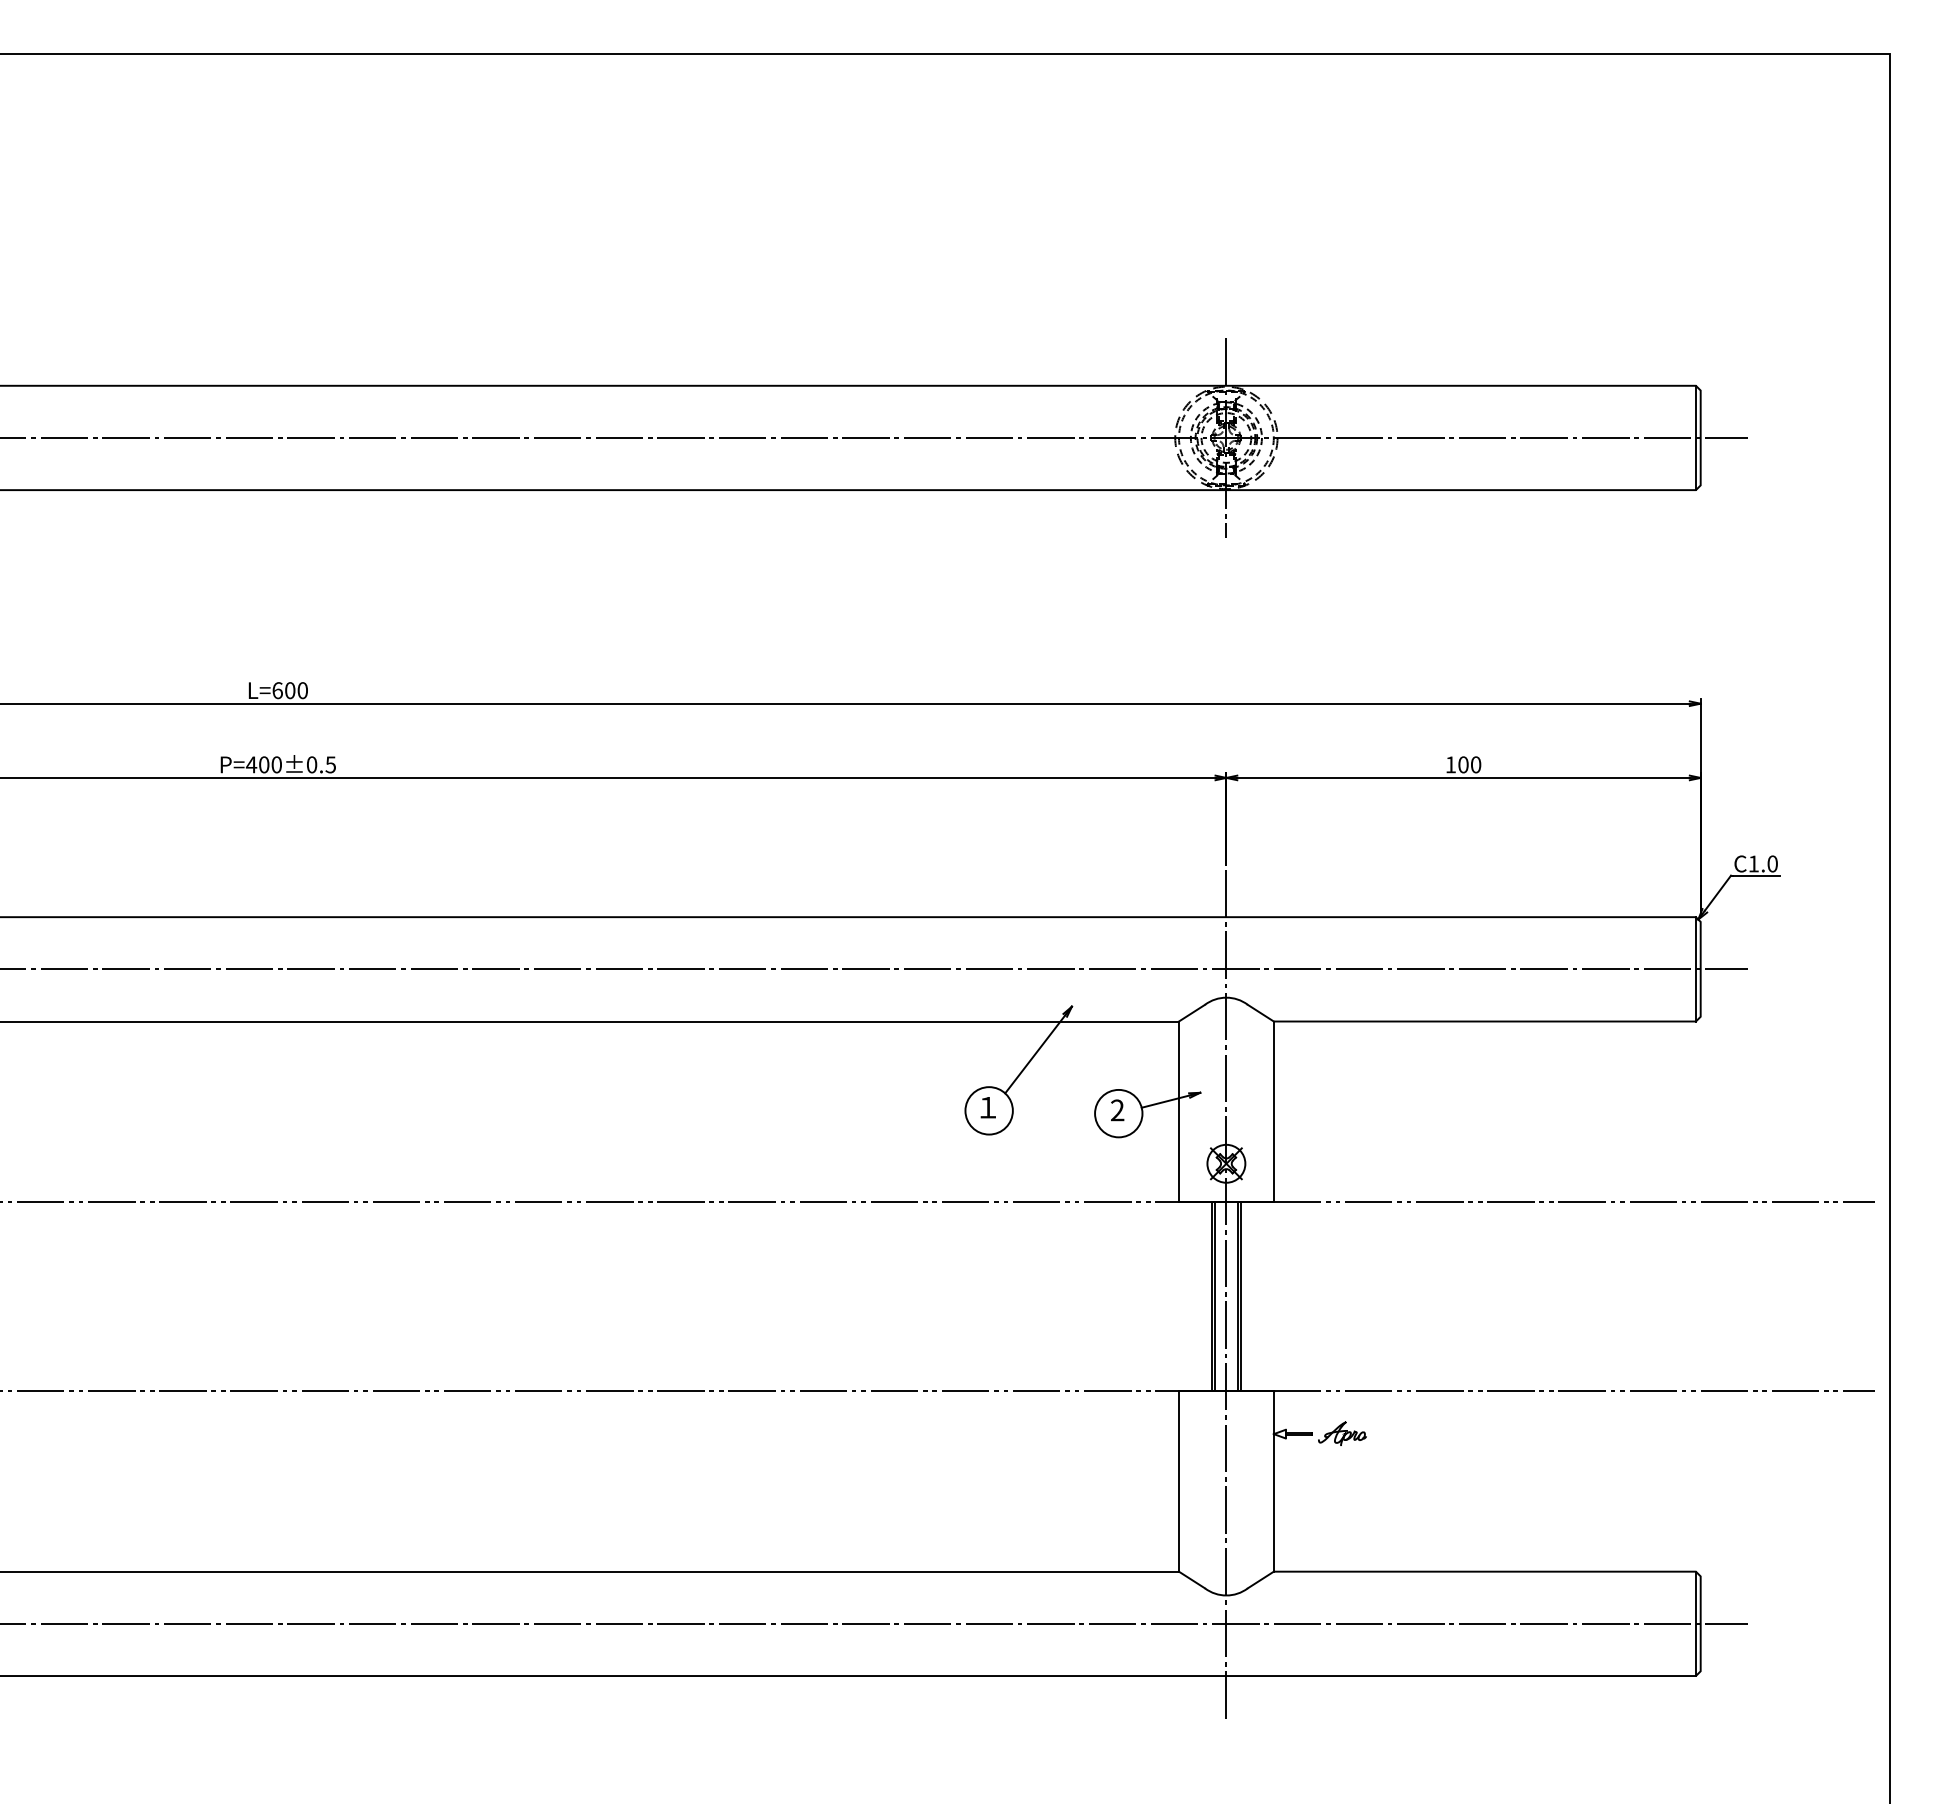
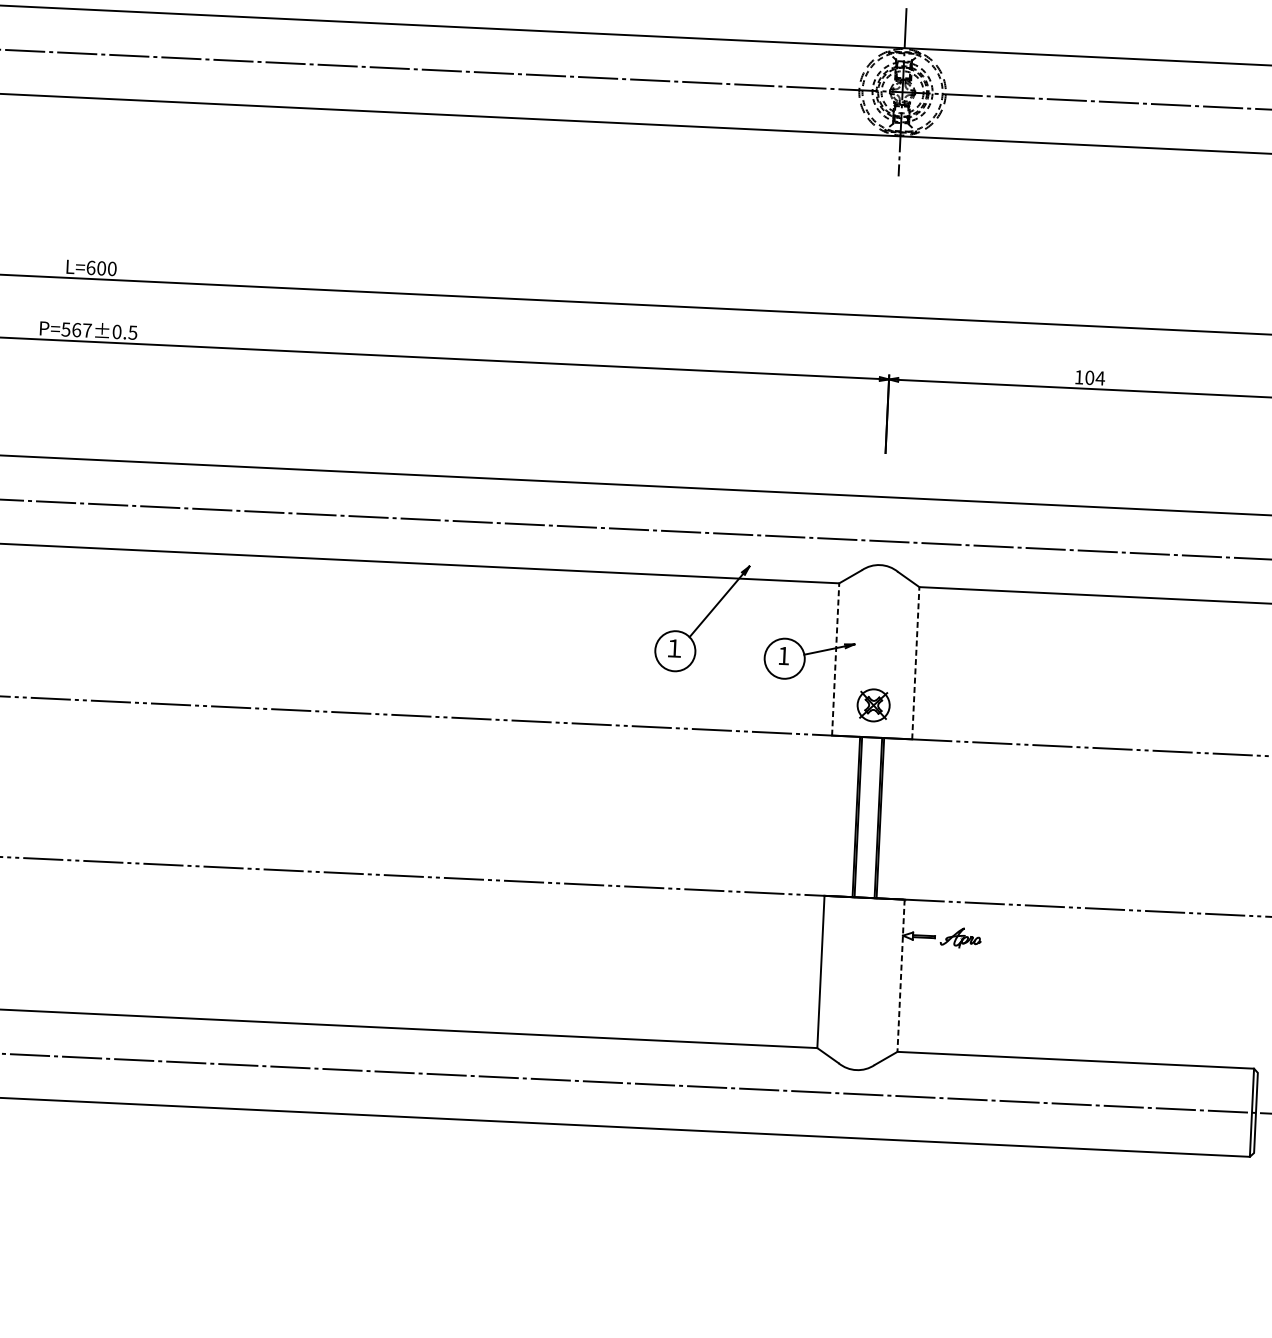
text: (263, 764) -> (76, 329), P=400±0.5 -> P=567±0.5
text: (1475, 764) -> (1099, 378), 100 -> 104
text: (1117, 1110) -> (783, 656), 2 -> 1
line: (1178, 1111) -> (835, 659), solid -> dashed
line: (1273, 1111) -> (915, 663), solid -> dashed
line: (1226, 1296) -> (868, 817), removed
line: (1273, 1482) -> (900, 976), solid -> dashed

